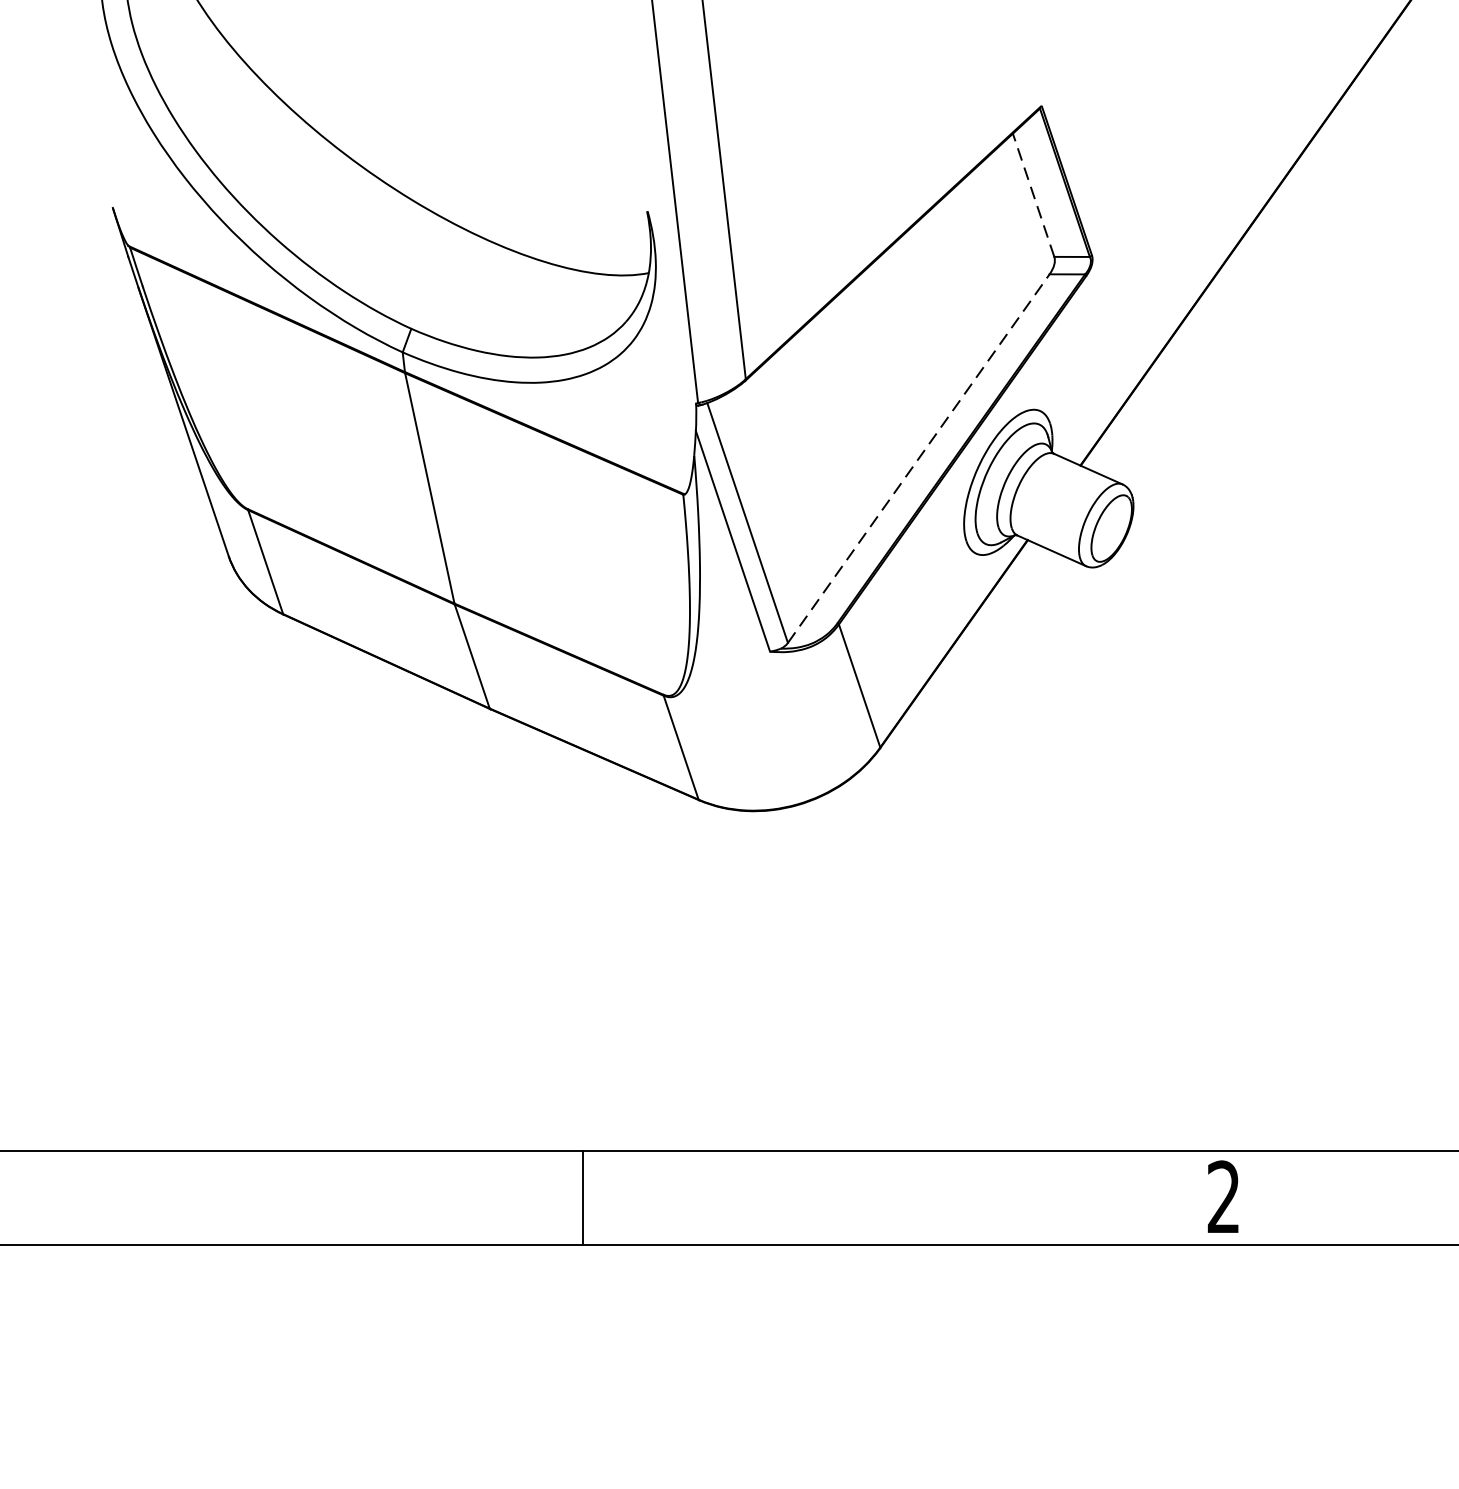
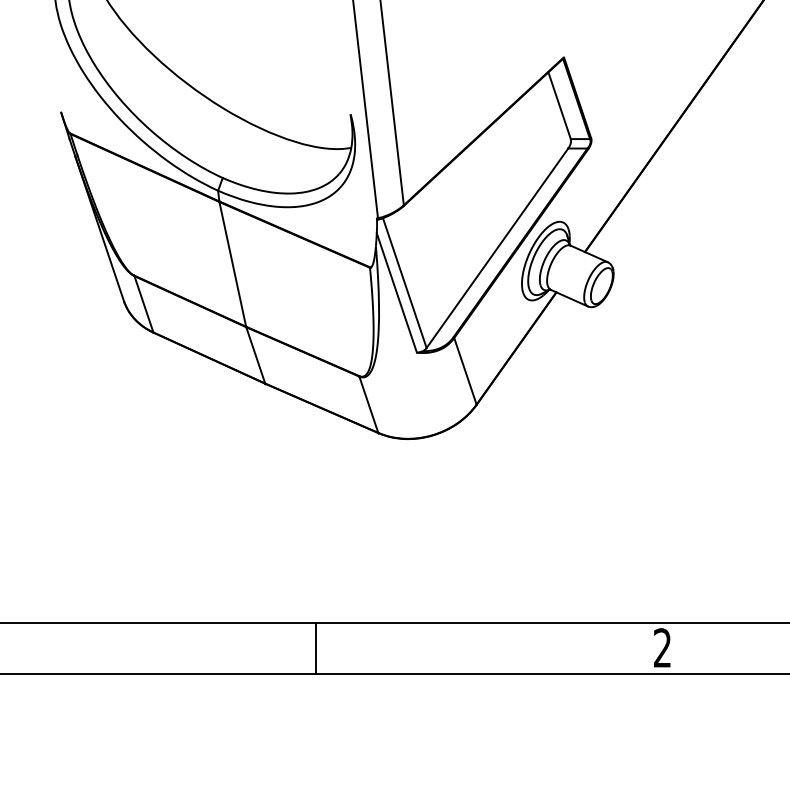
line: (1033, 194) -> (559, 105), dashed -> solid
line: (918, 457) -> (497, 247), dashed -> solid

